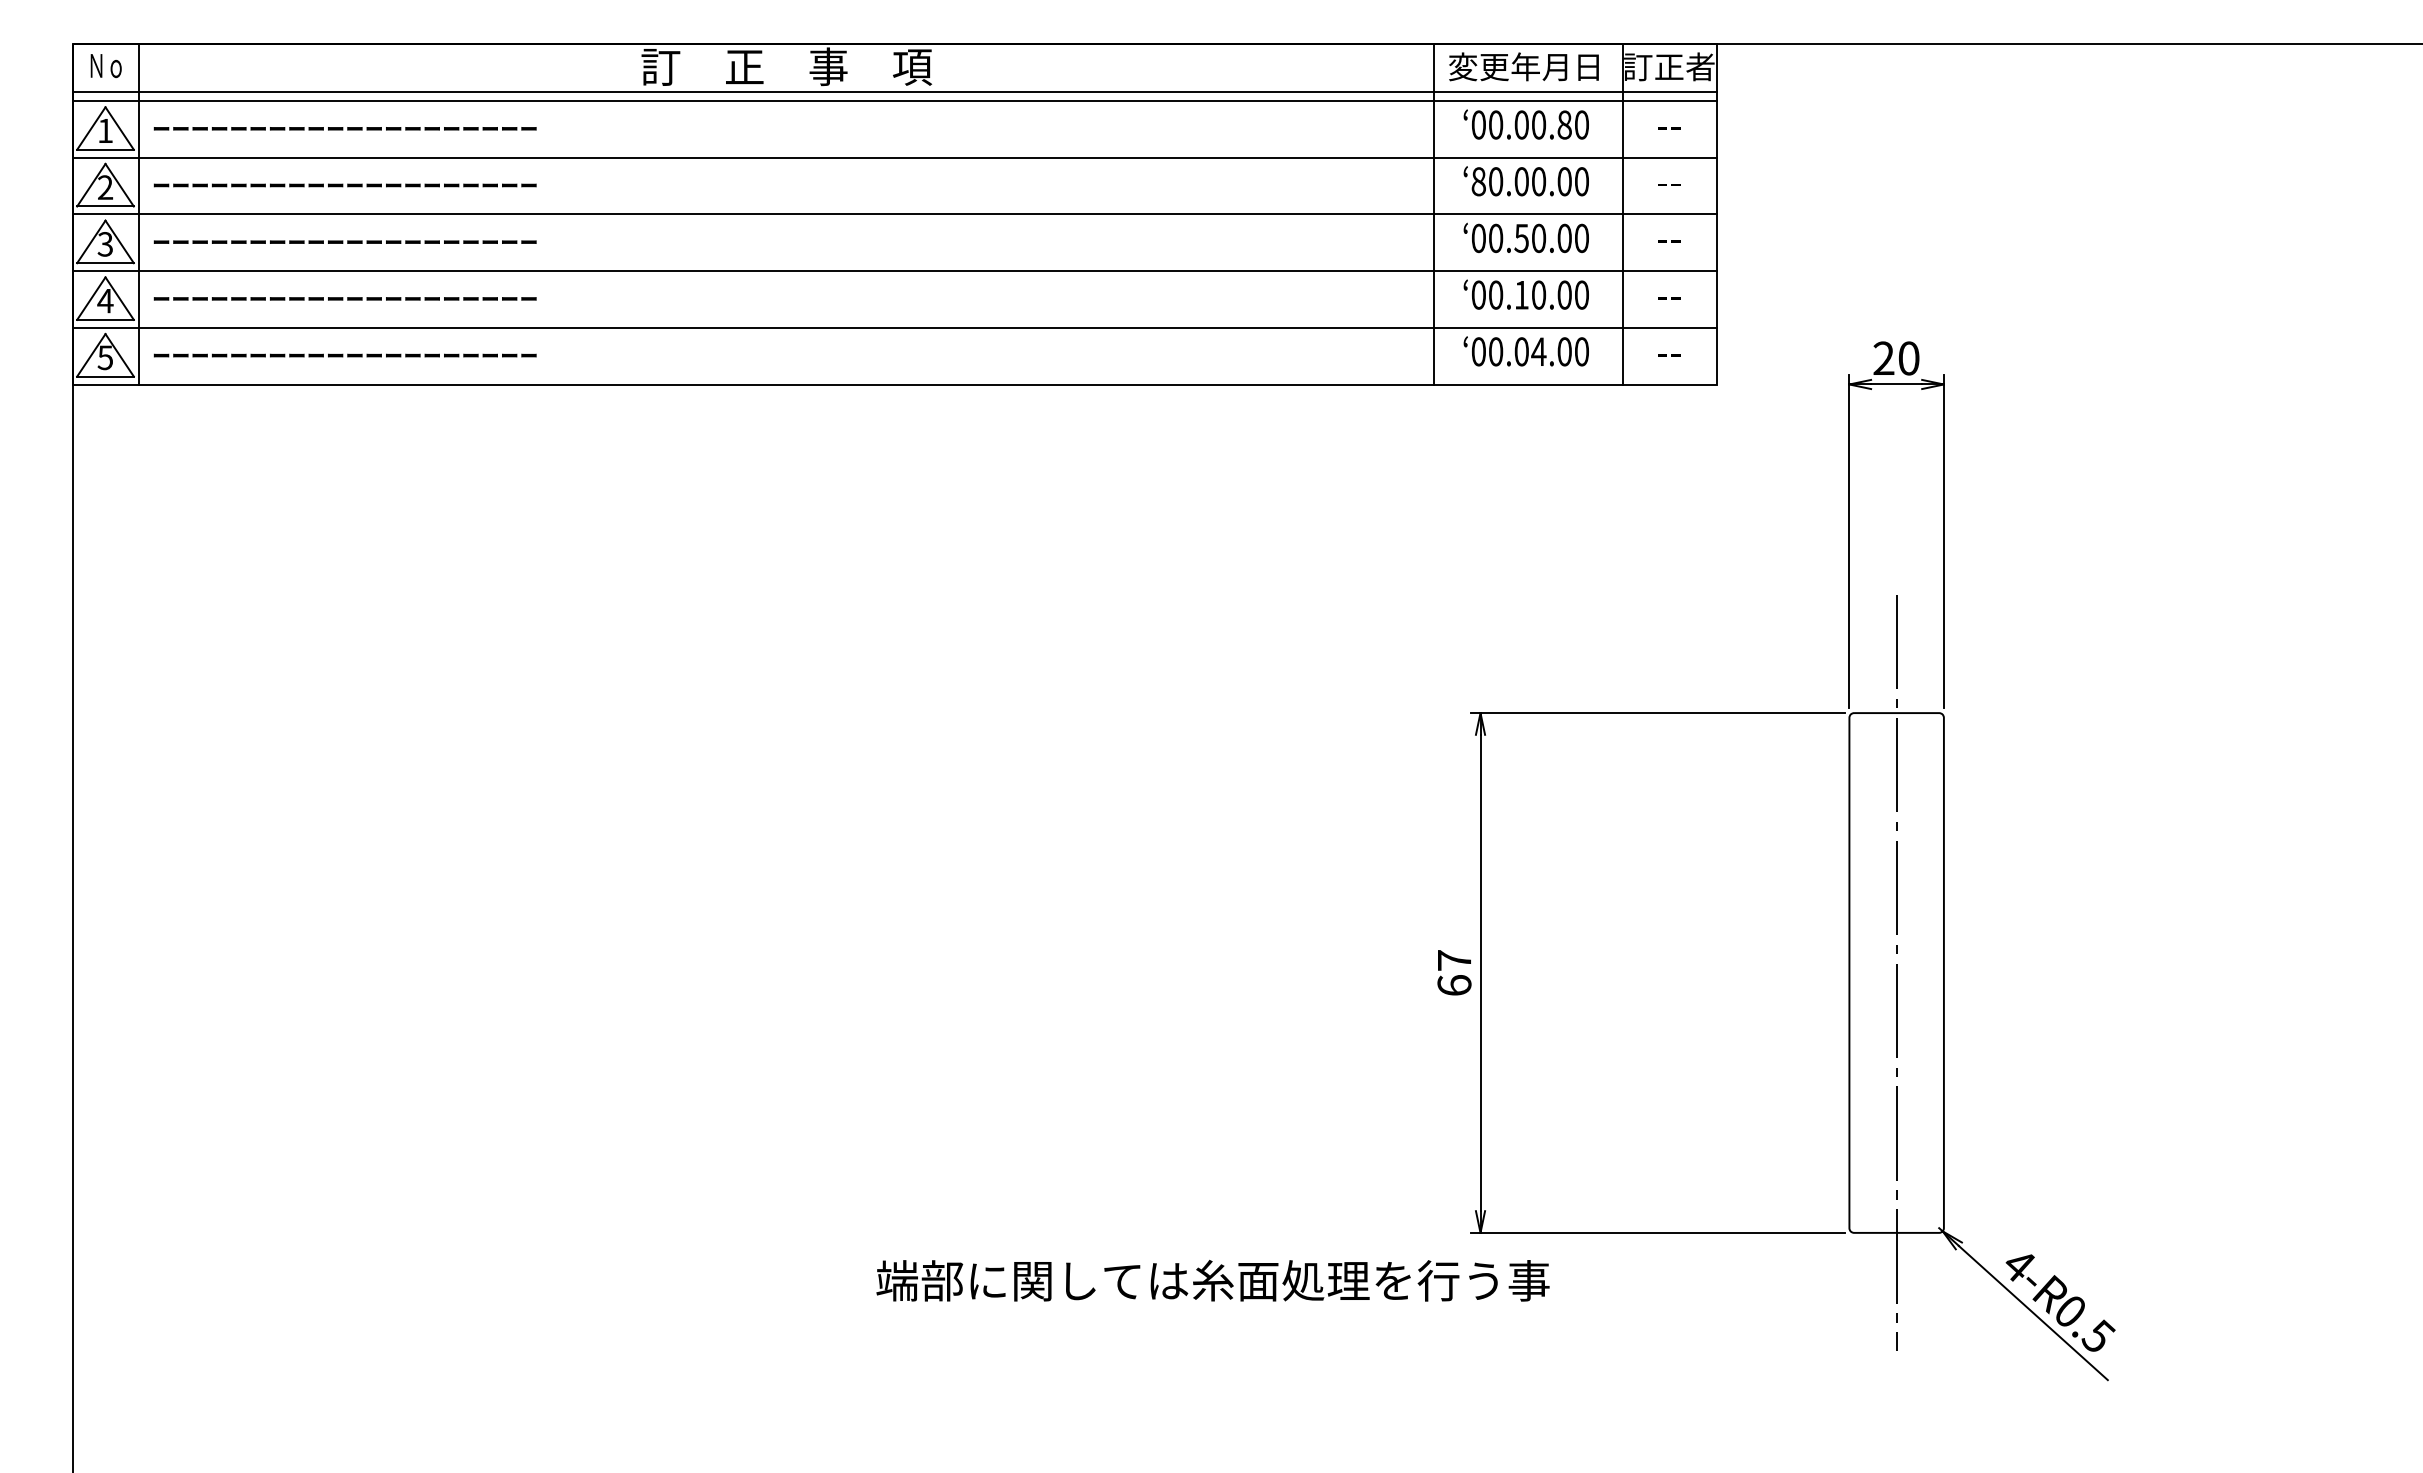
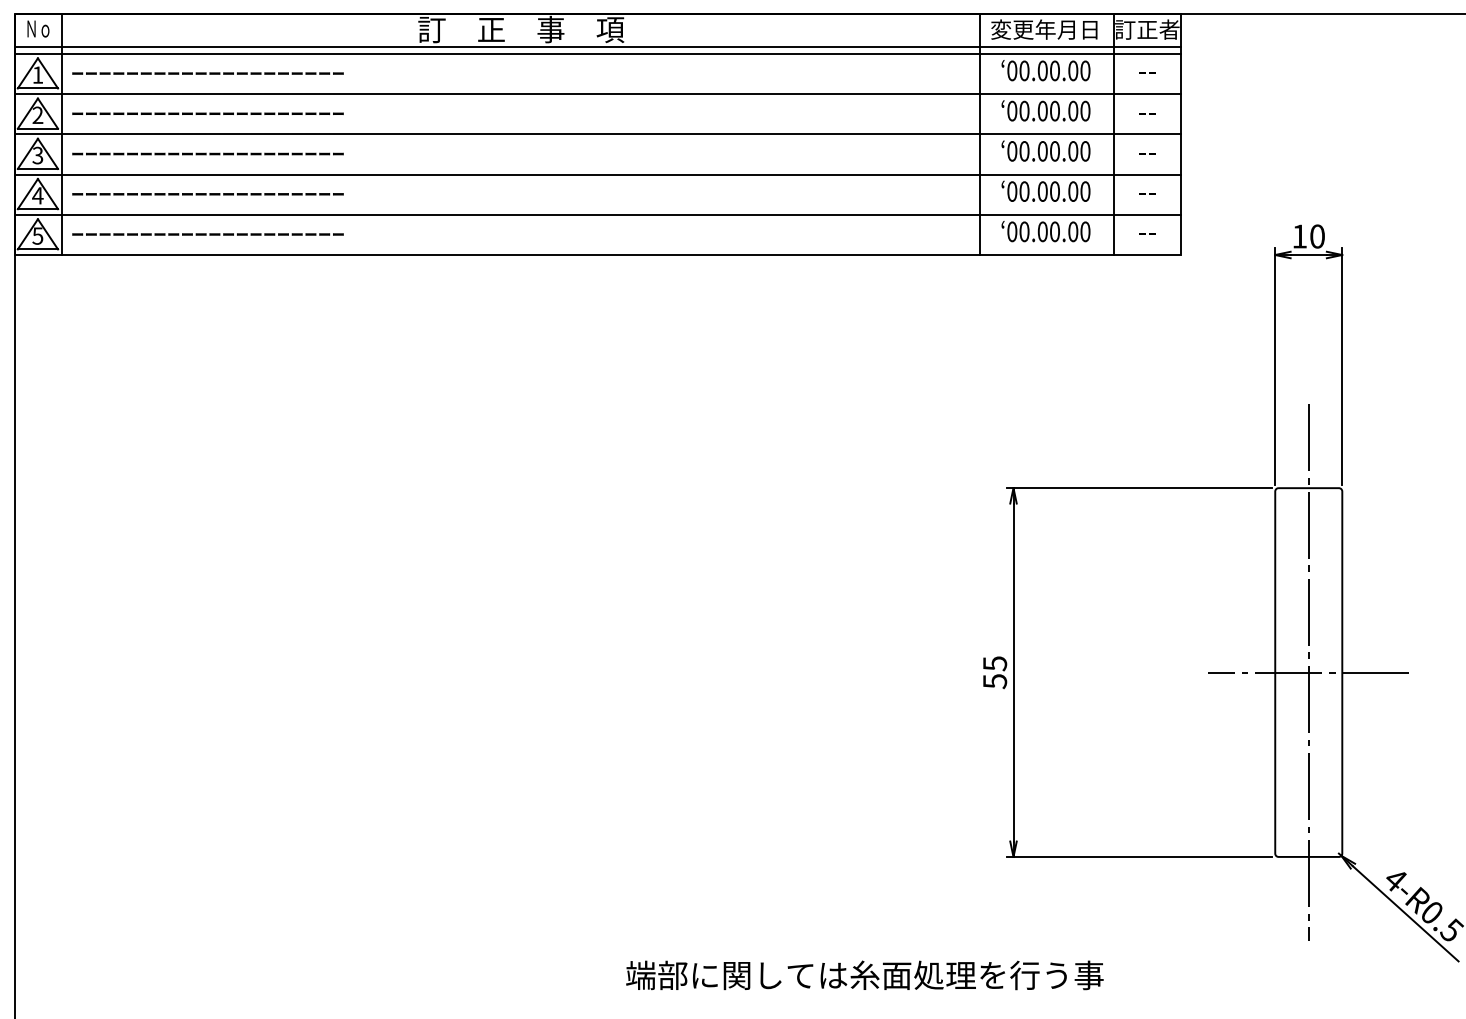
text: (1564, 125) -> (1073, 71), 00.00.80 -> 00.00.00
text: (1478, 181) -> (1012, 110), 80.00.00 -> 00.00.00
text: (1521, 237) -> (1042, 150), 00.50.00 -> 00.00.00
text: (1521, 294) -> (1042, 191), 00.10.00 -> 00.00.00
text: (1538, 351) -> (1054, 231), 00.04.00 -> 00.00.00
text: (1883, 357) -> (1299, 235), 20 -> 10
text: (1454, 973) -> (995, 672), 67 -> 55
line: (1896, 973) -> (1308, 672), added
text: (1212, 1280) -> (864, 975), moved

